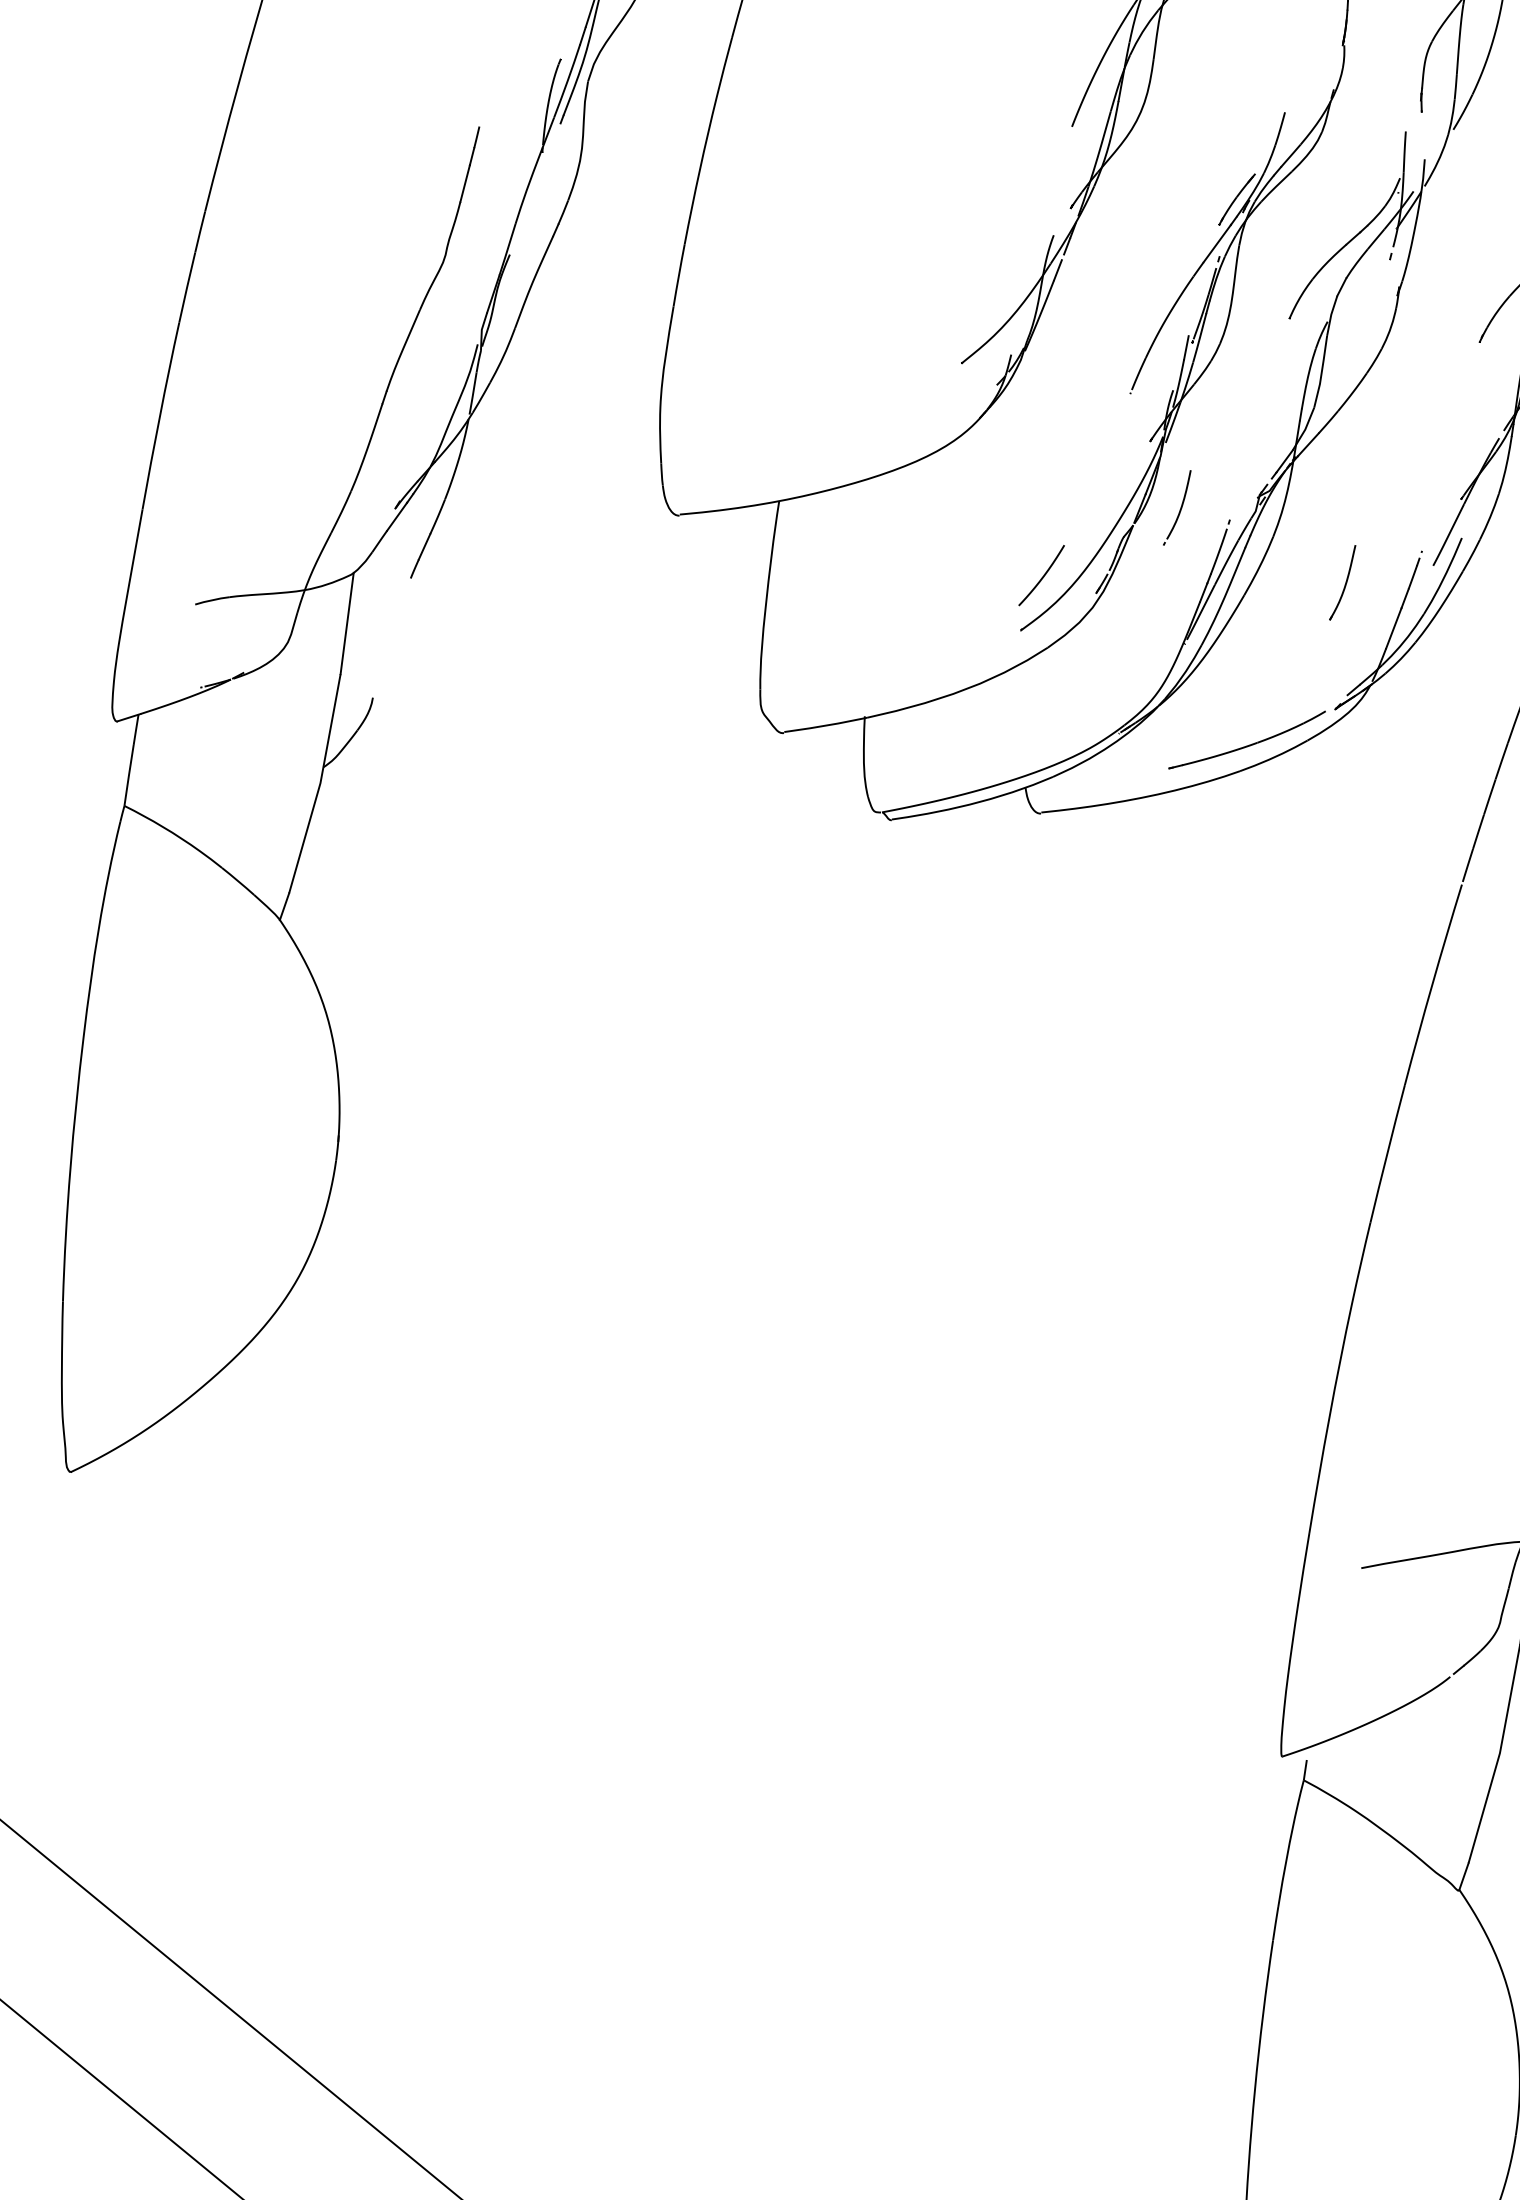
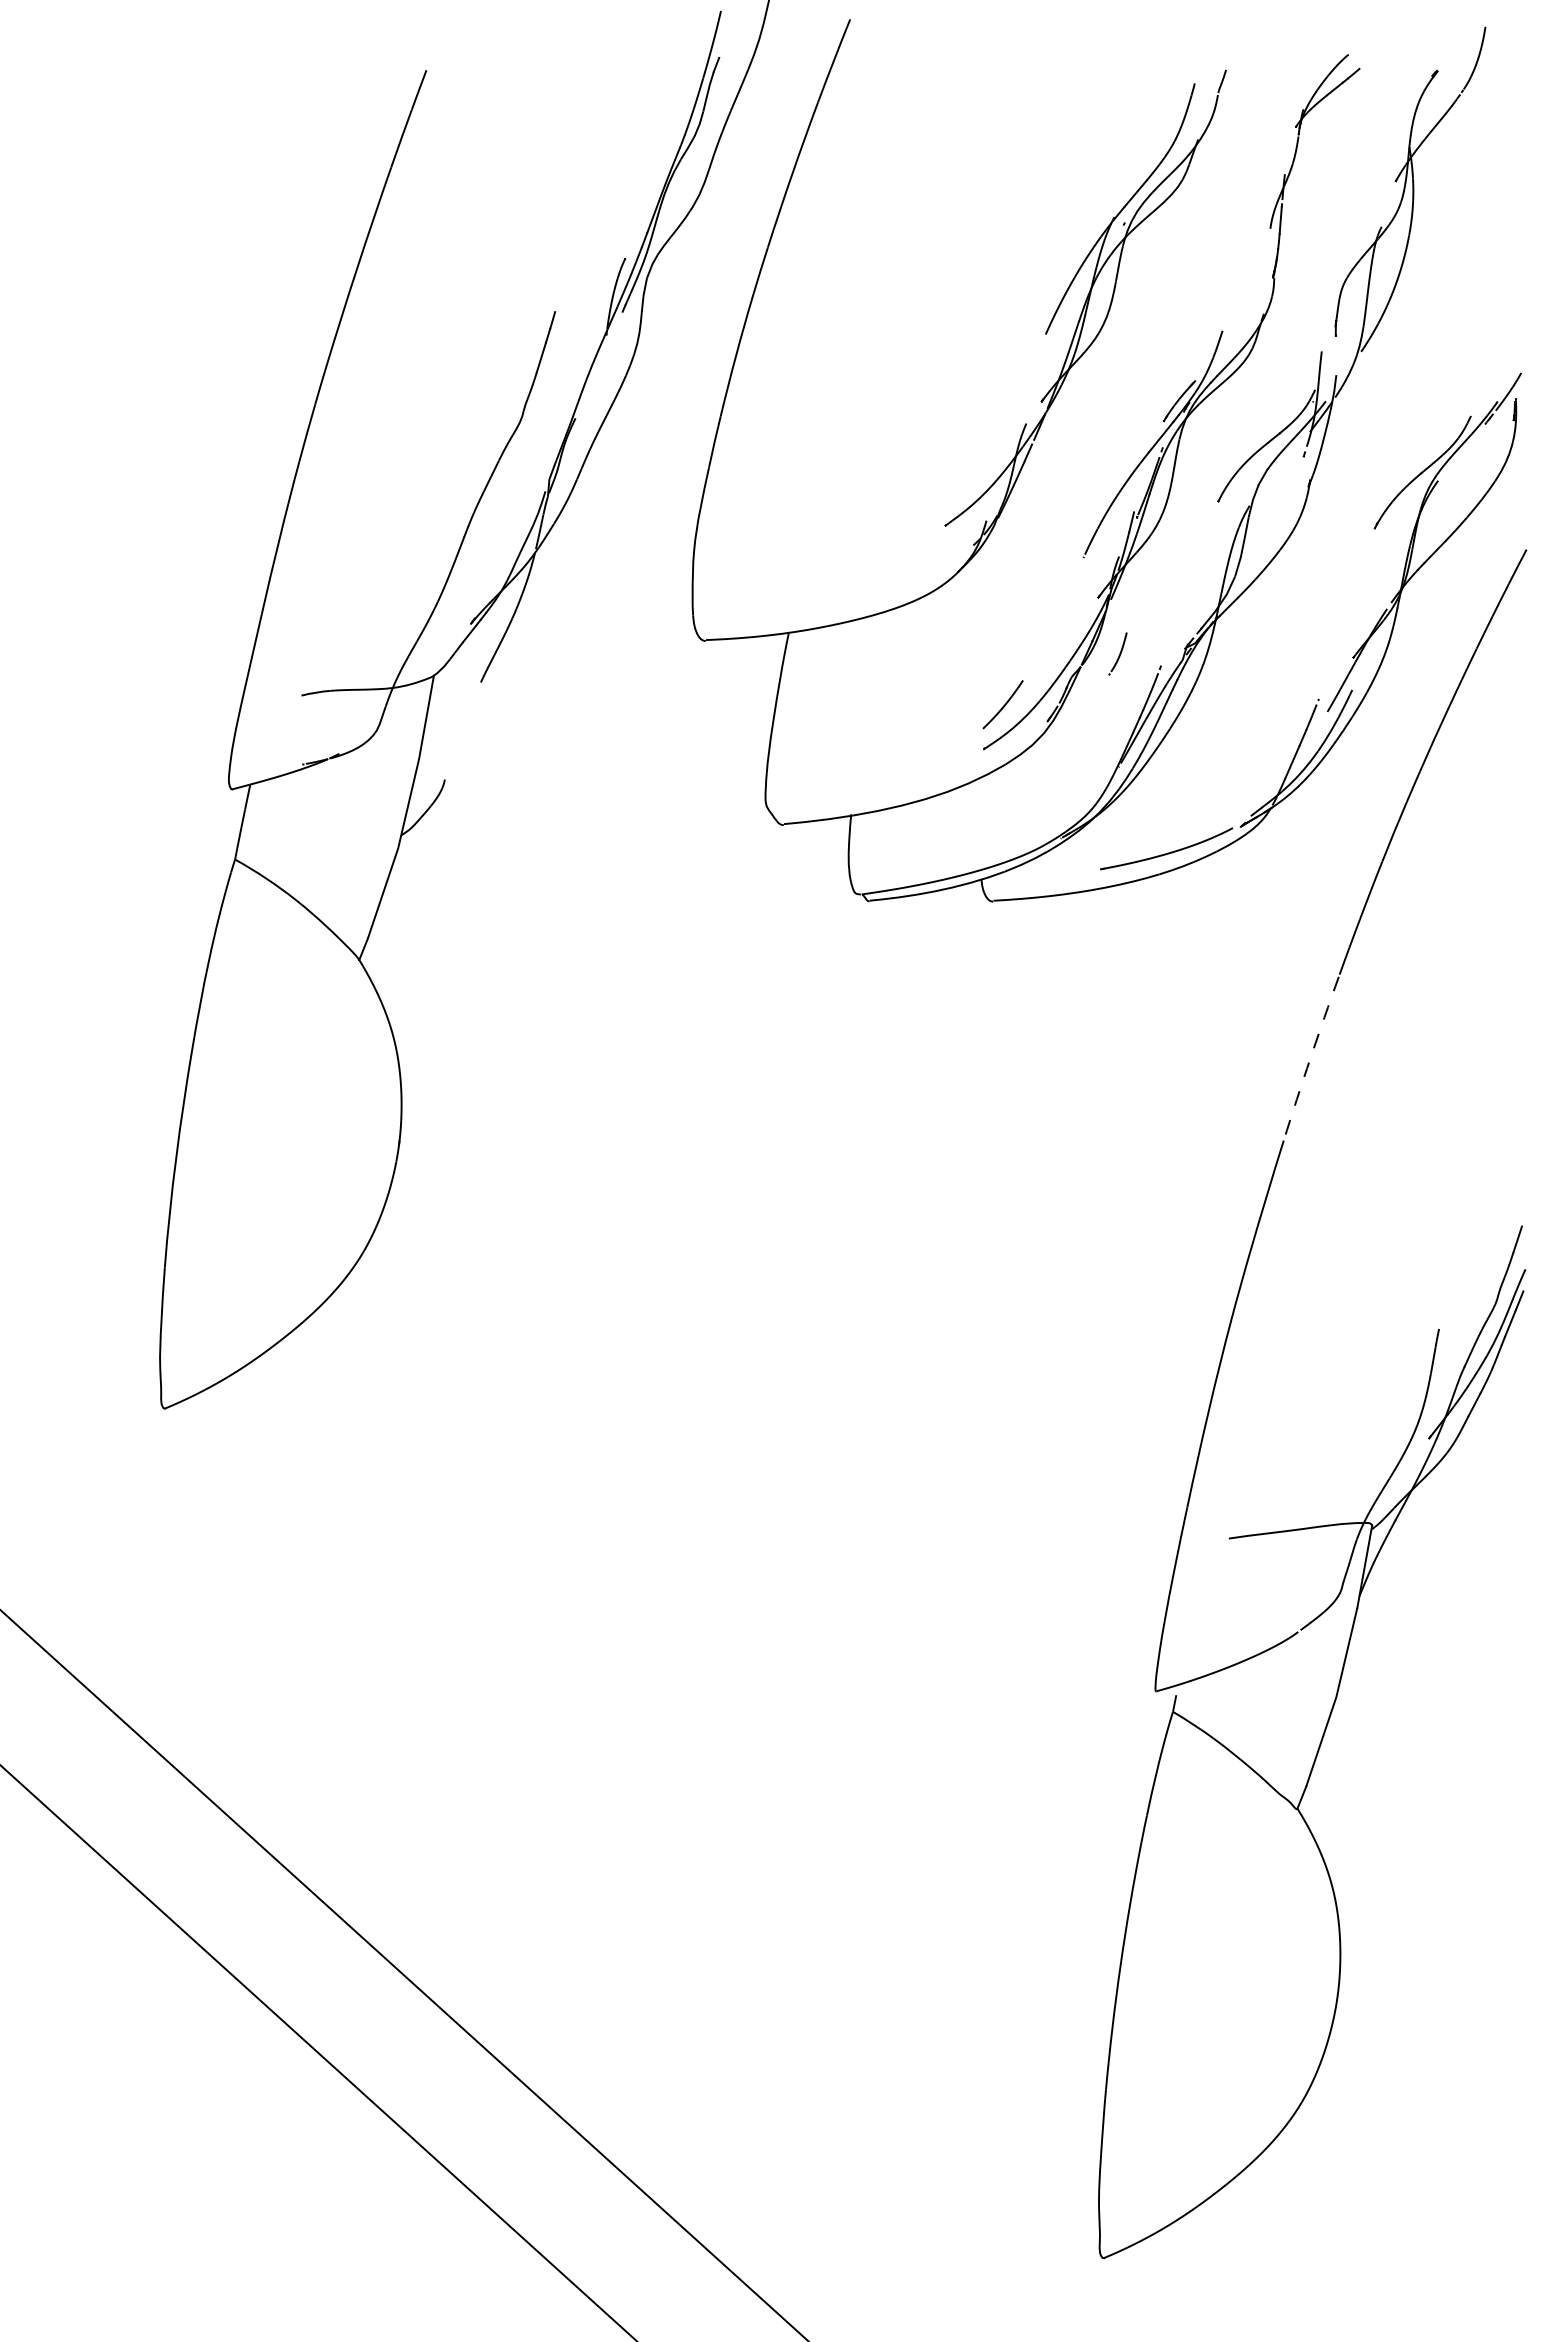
part: (1176, 507) -> (1117, 653), size x0.7
part: (1342, 582) -> (1251, 722), removed
arc: (1432, 984) -> (1310, 1058), solid -> dashed

